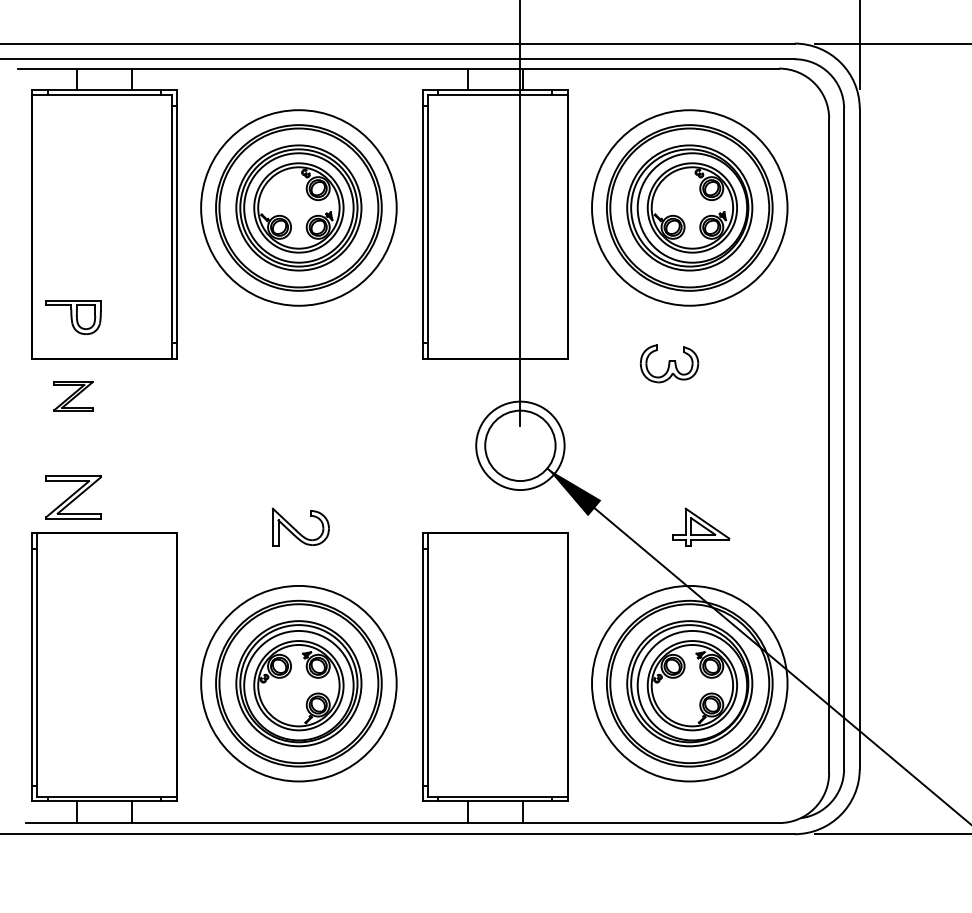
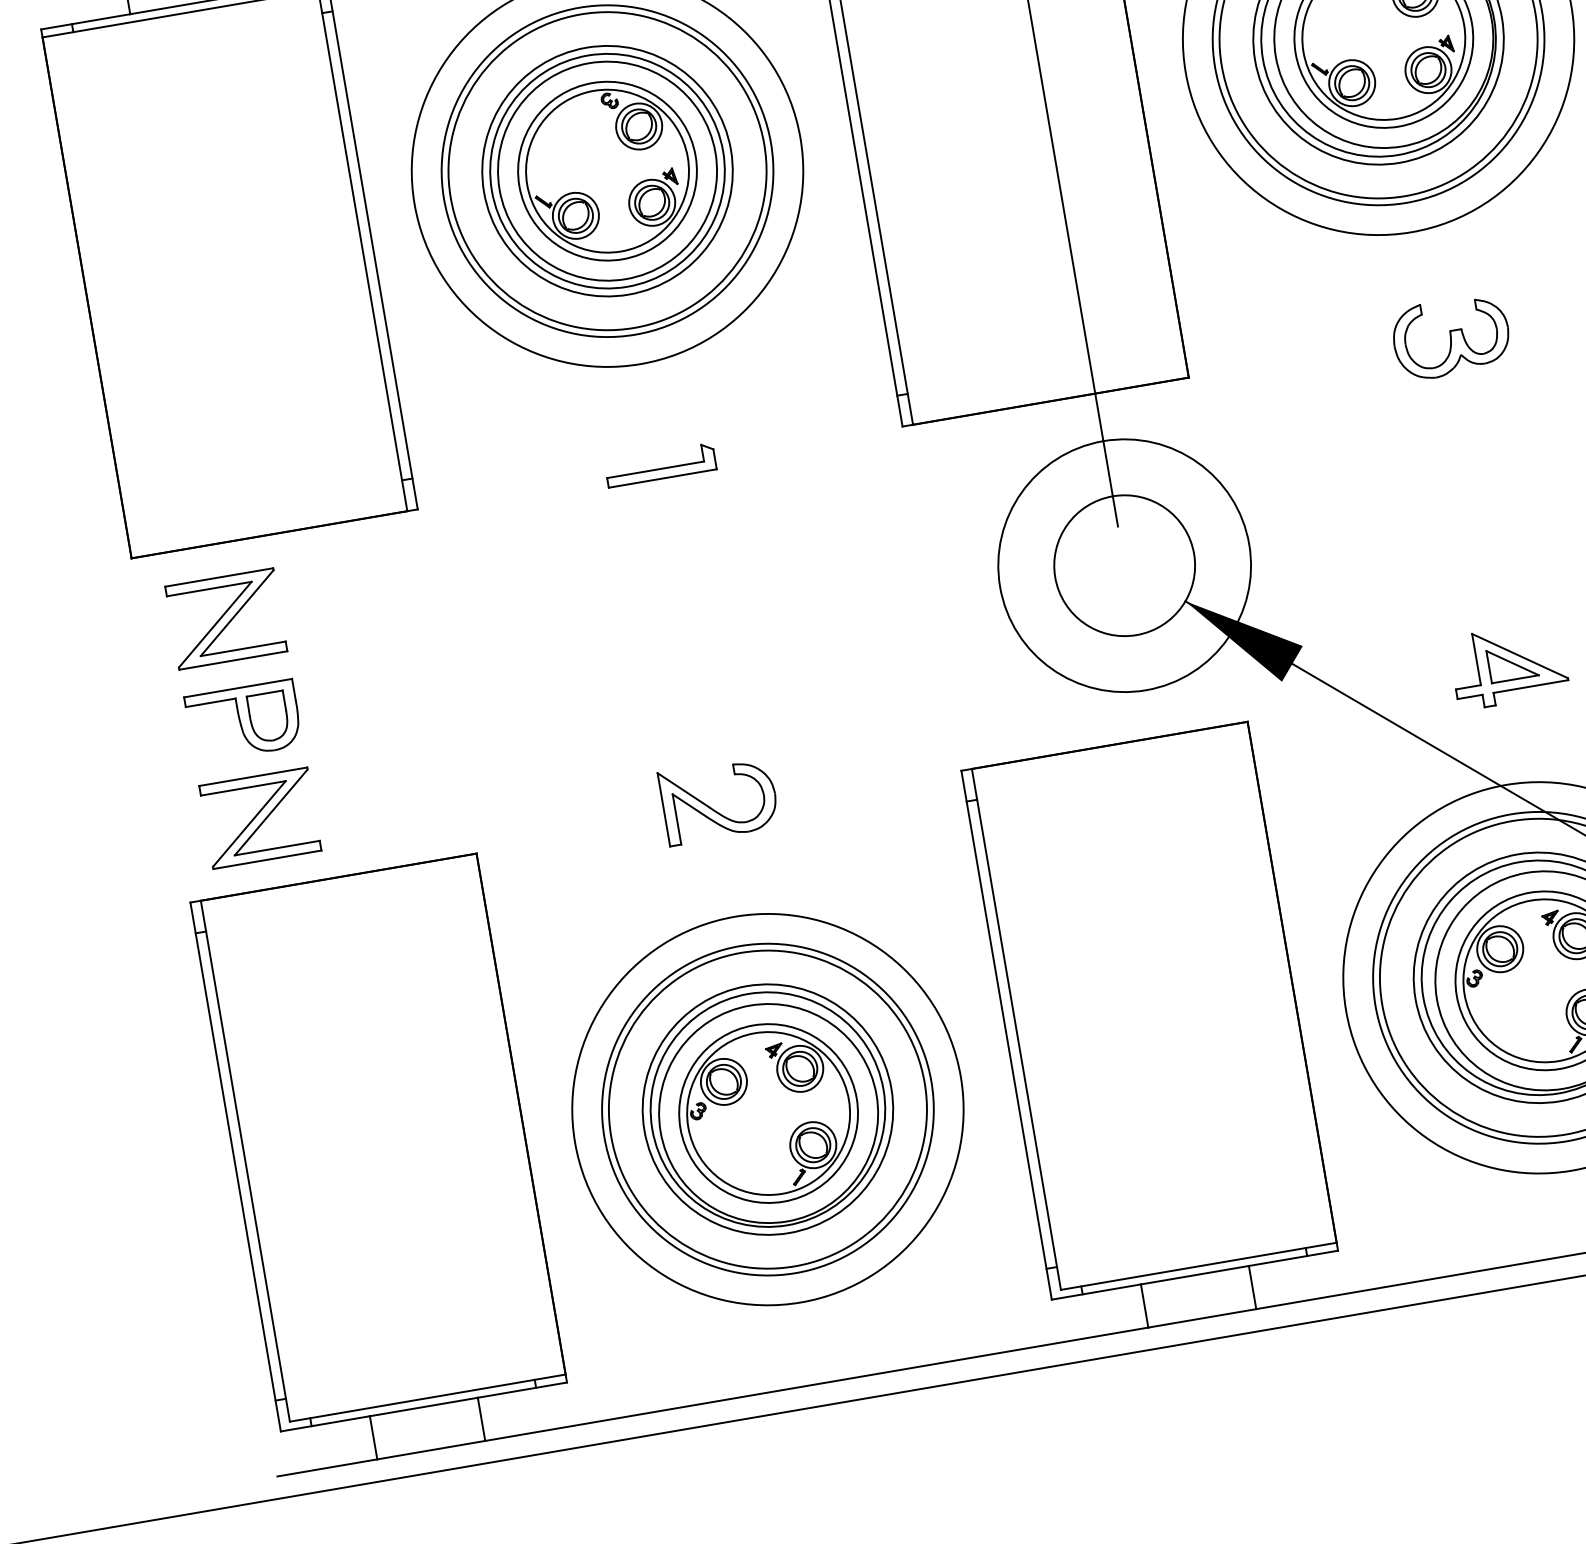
part: (73, 317) -> (243, 721), moved
part: (300, 356) -> (660, 463), added
part: (669, 363) -> (1451, 336), moved
part: (73, 395) -> (226, 617), size x1.43
circle: (520, 445) -> (1124, 565), size x1.43

